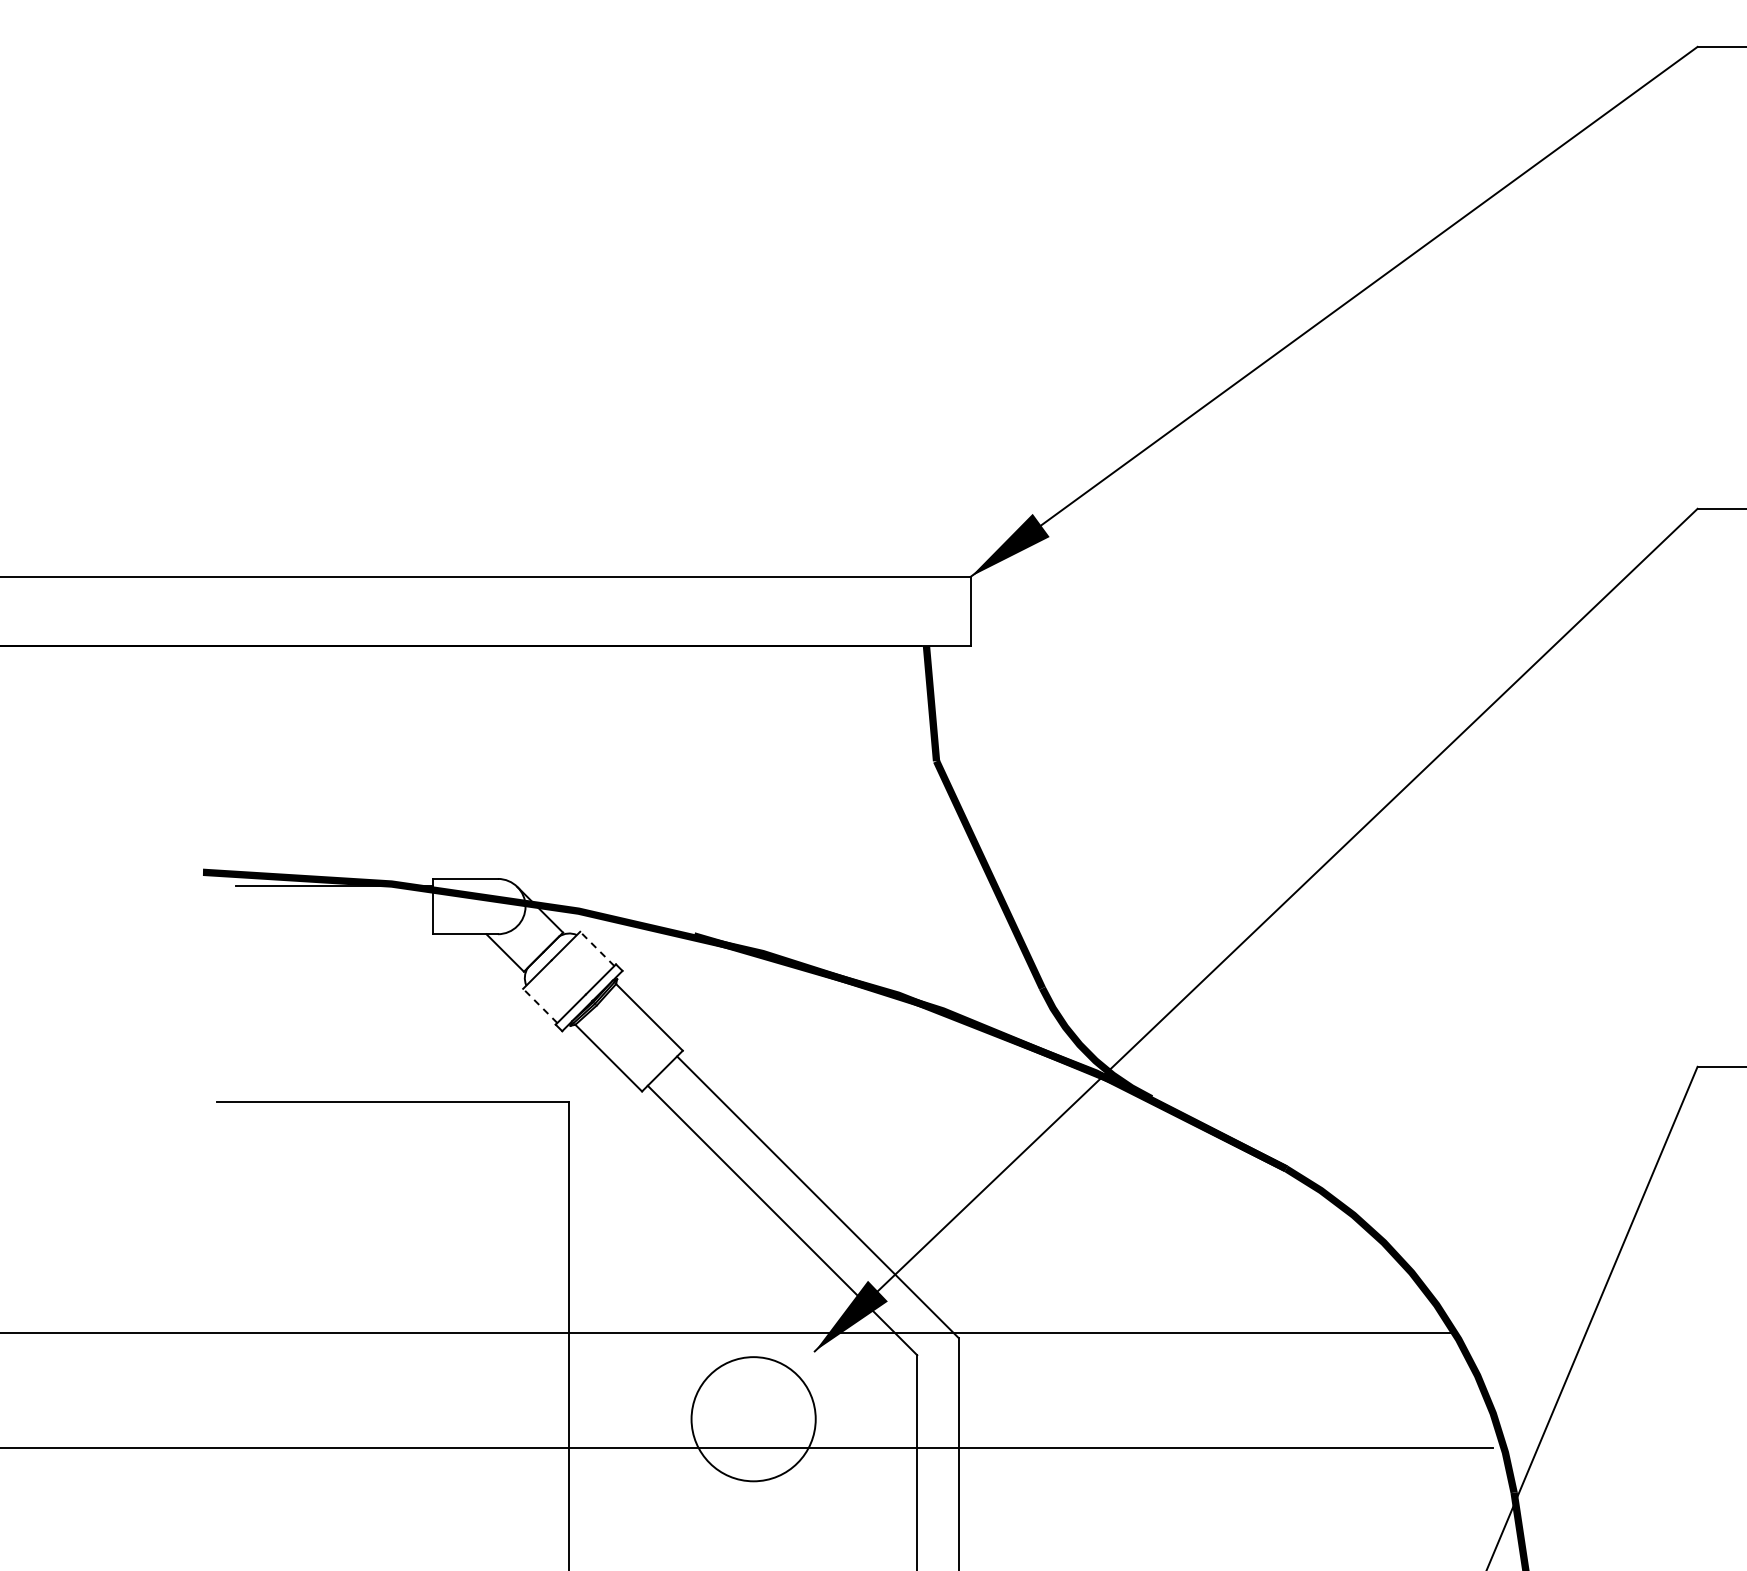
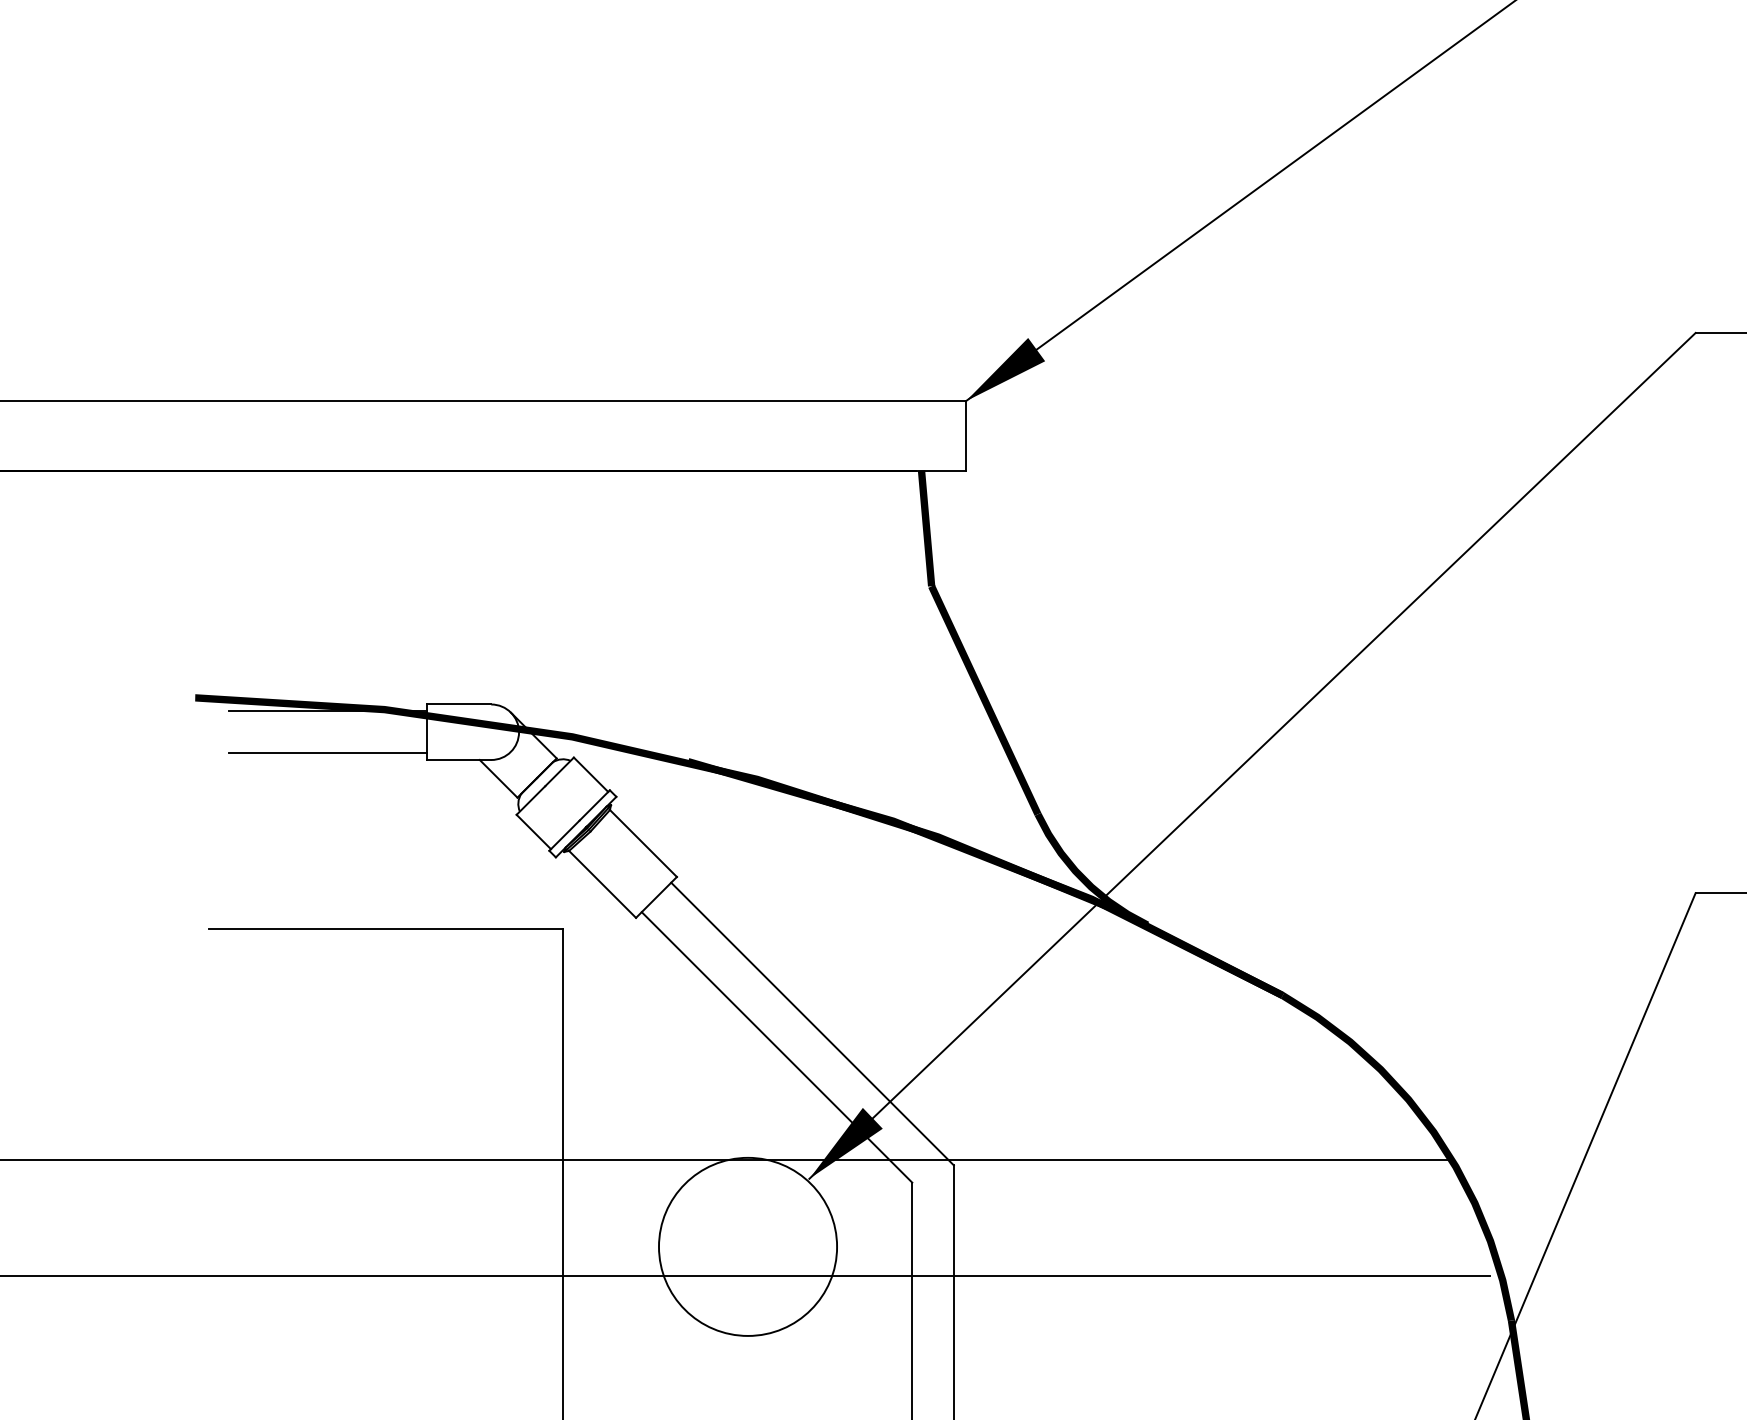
line: (334, 927) -> (327, 753), added
line: (596, 948) -> (590, 774), dashed -> solid
line: (539, 1005) -> (533, 831), dashed -> solid
circle: (753, 1418) -> (747, 1246), size x1.43

